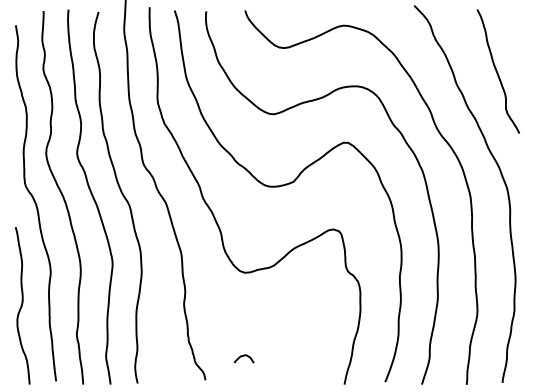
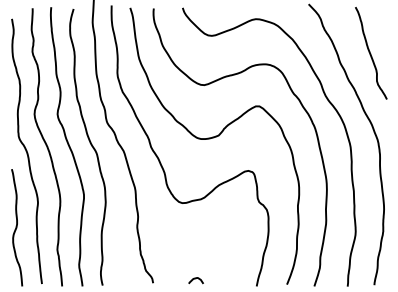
curve: (243, 356) -> (195, 278), moved

